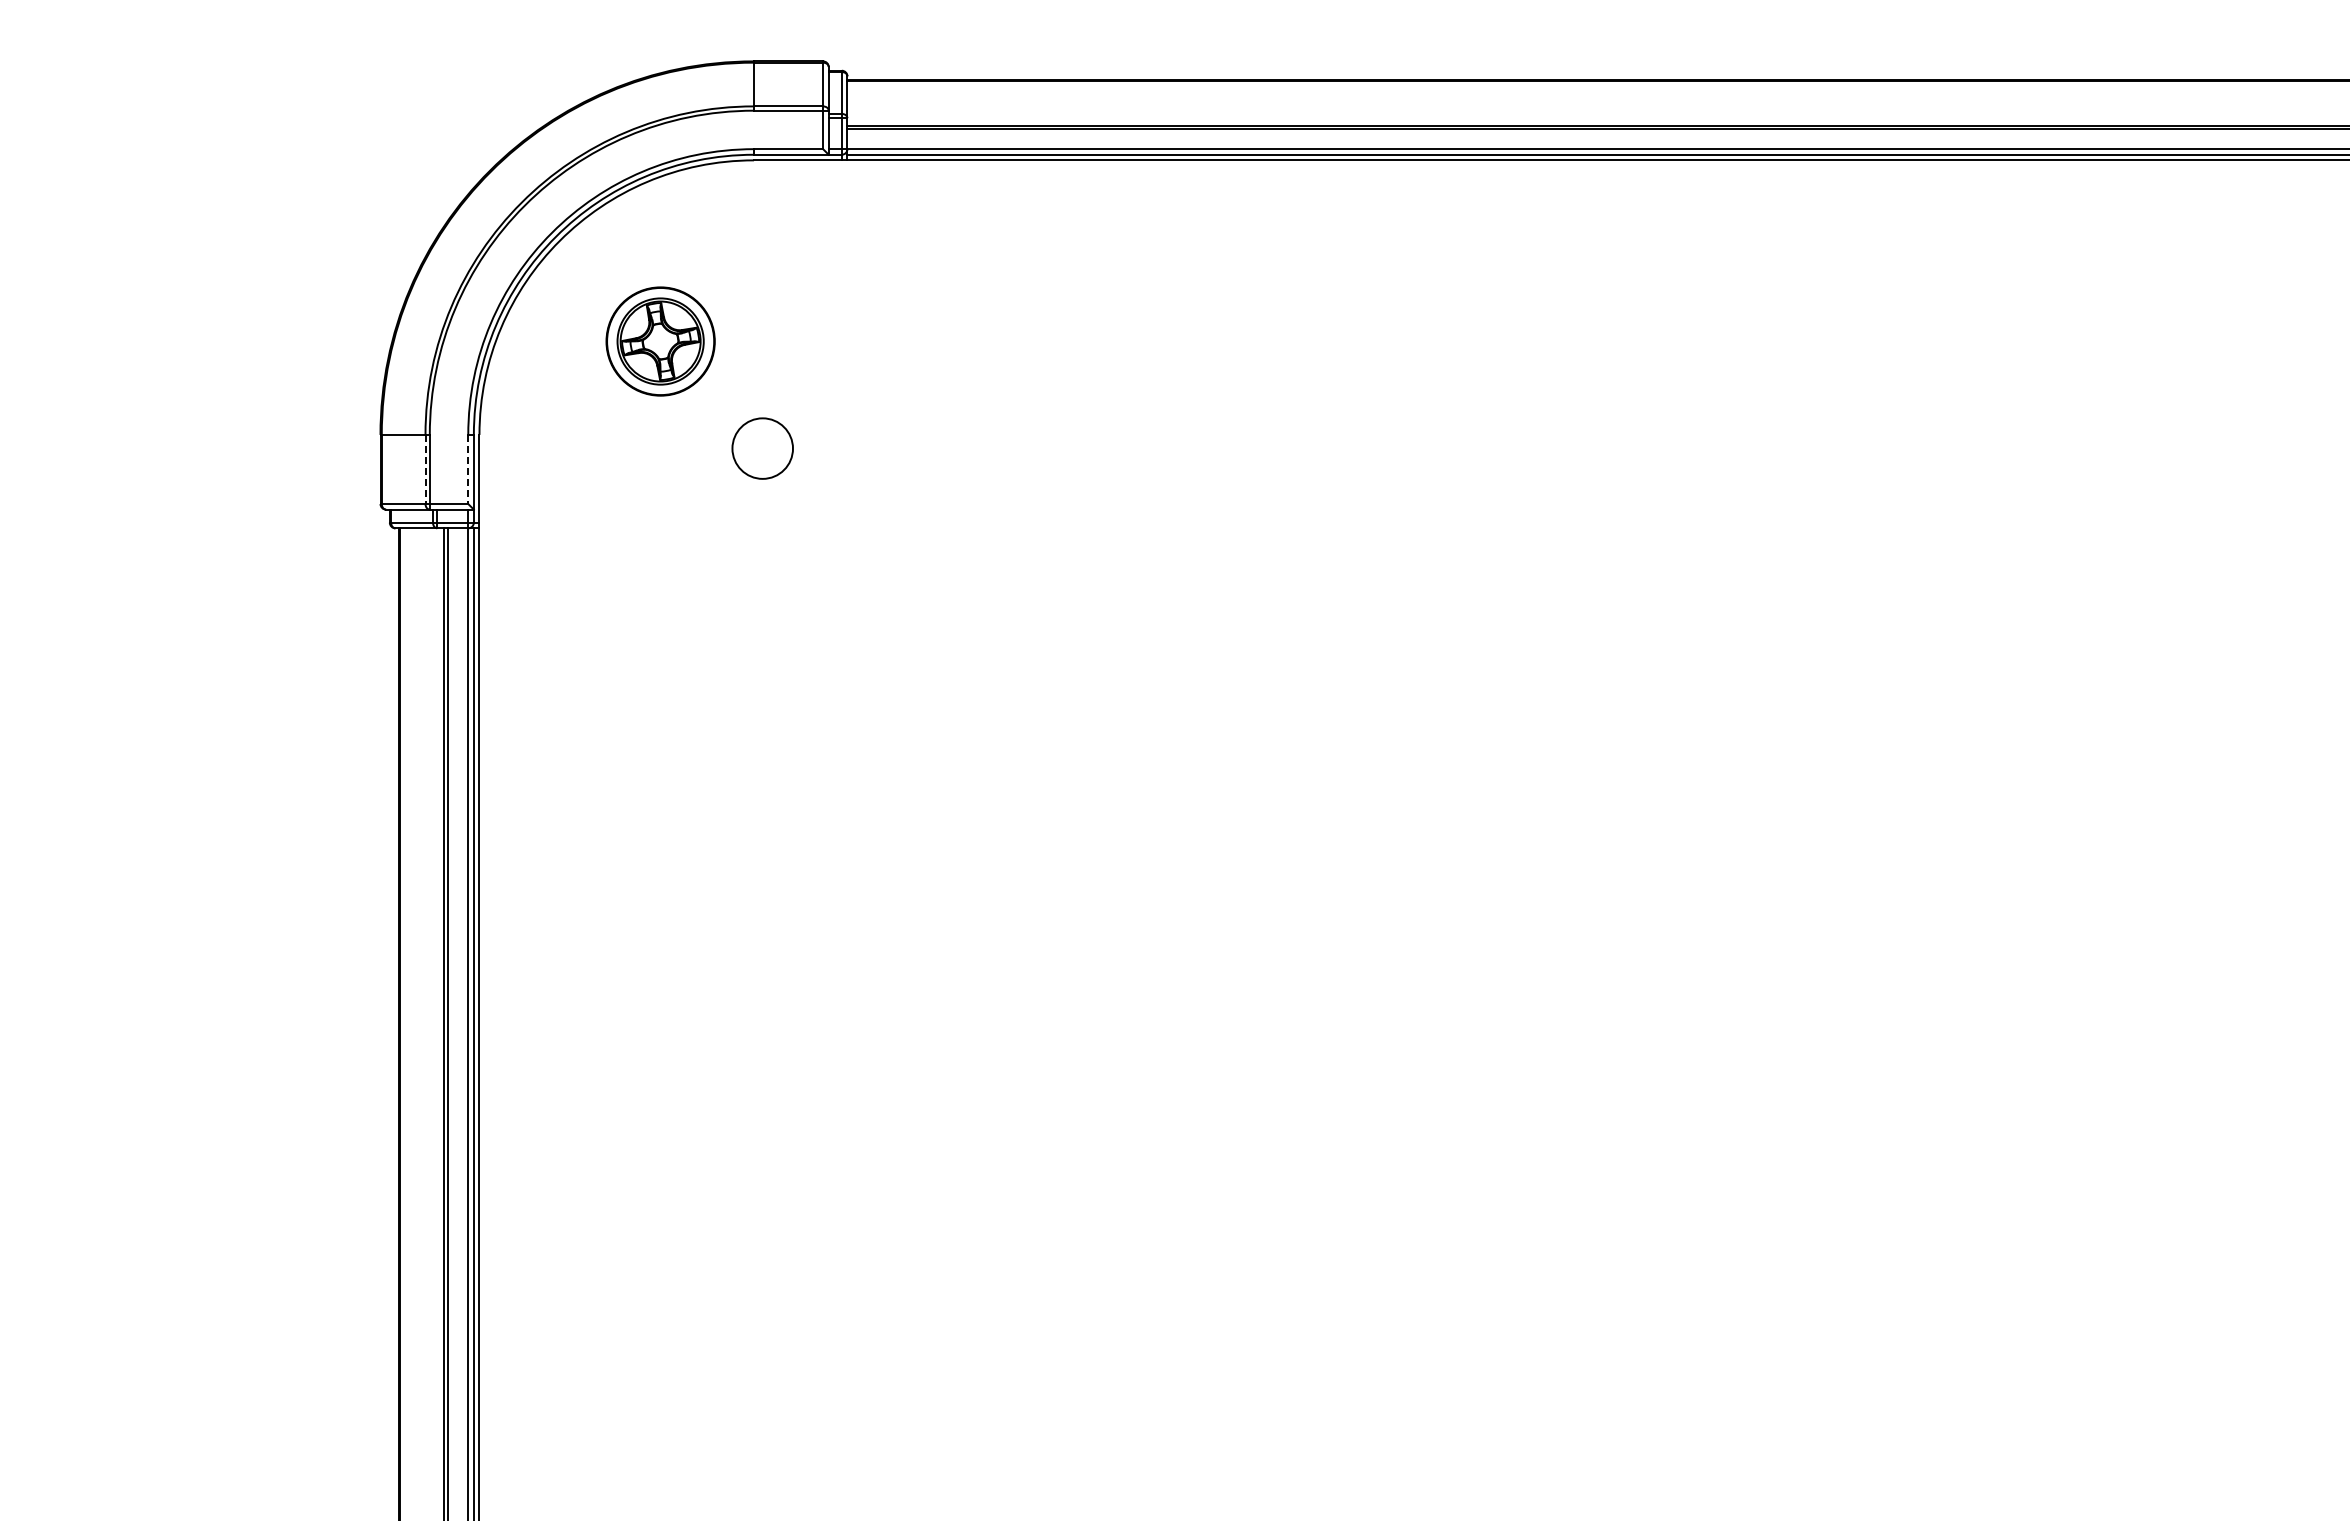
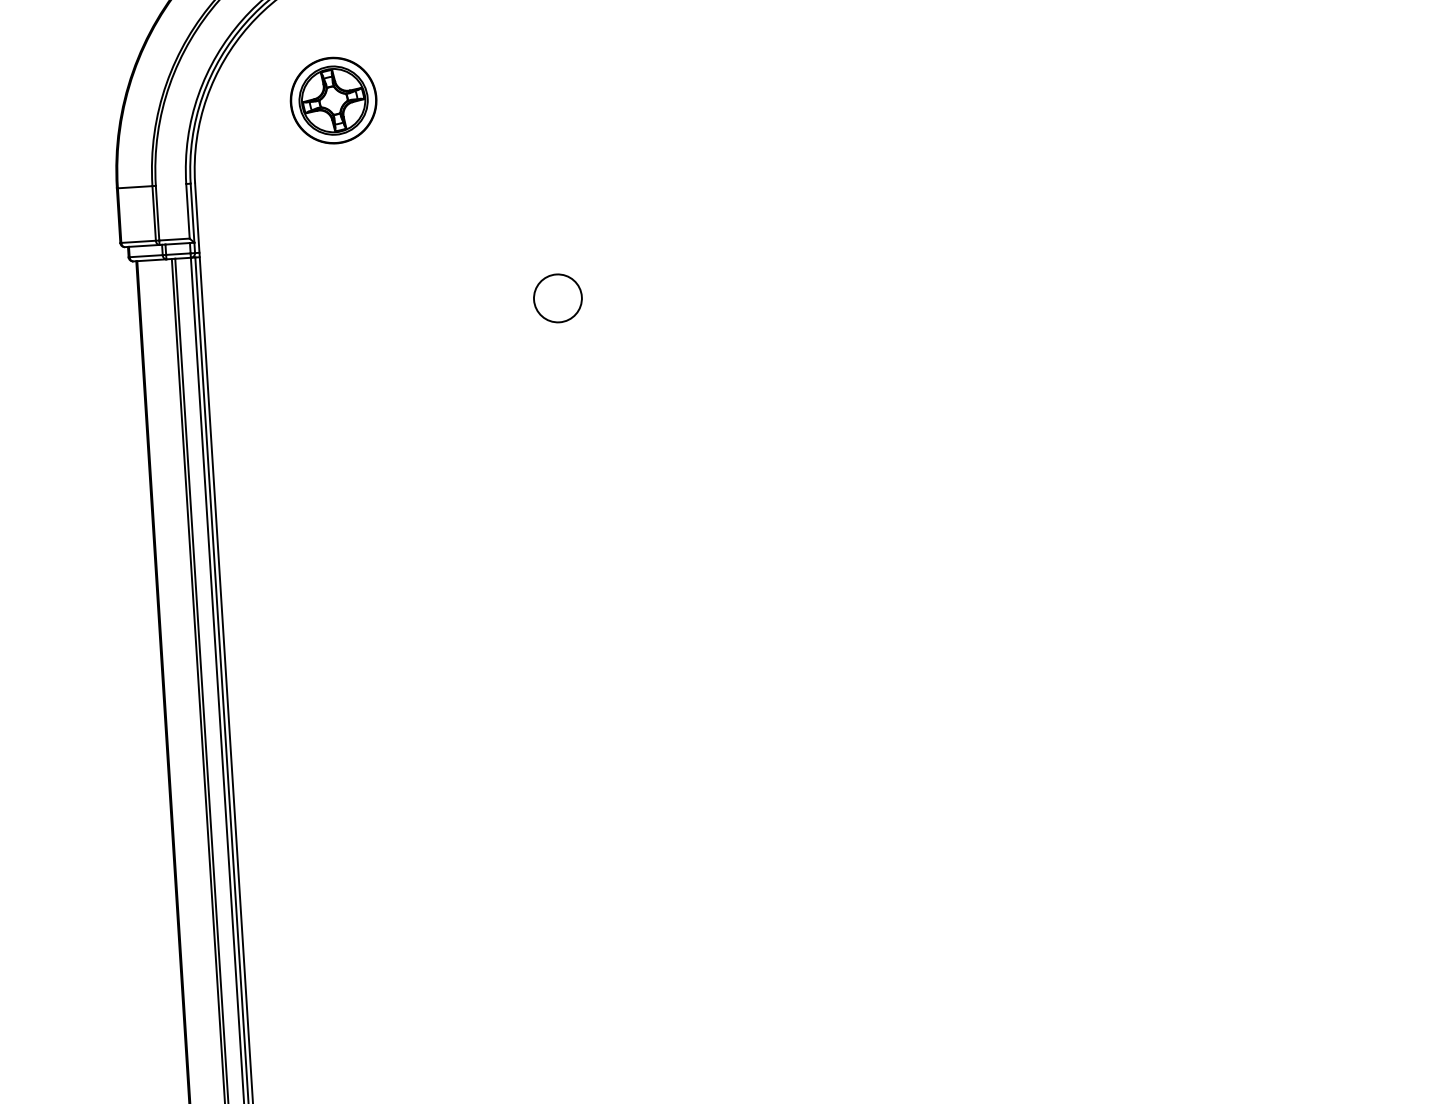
circle: (762, 448) -> (557, 298), moved
line: (425, 469) -> (154, 213), dashed -> solid
line: (468, 469) -> (188, 211), dashed -> solid

